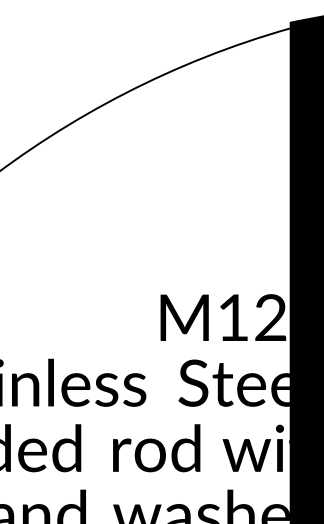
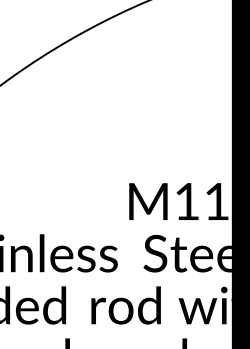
text: (270, 317) -> (216, 201), M12 -> M11

